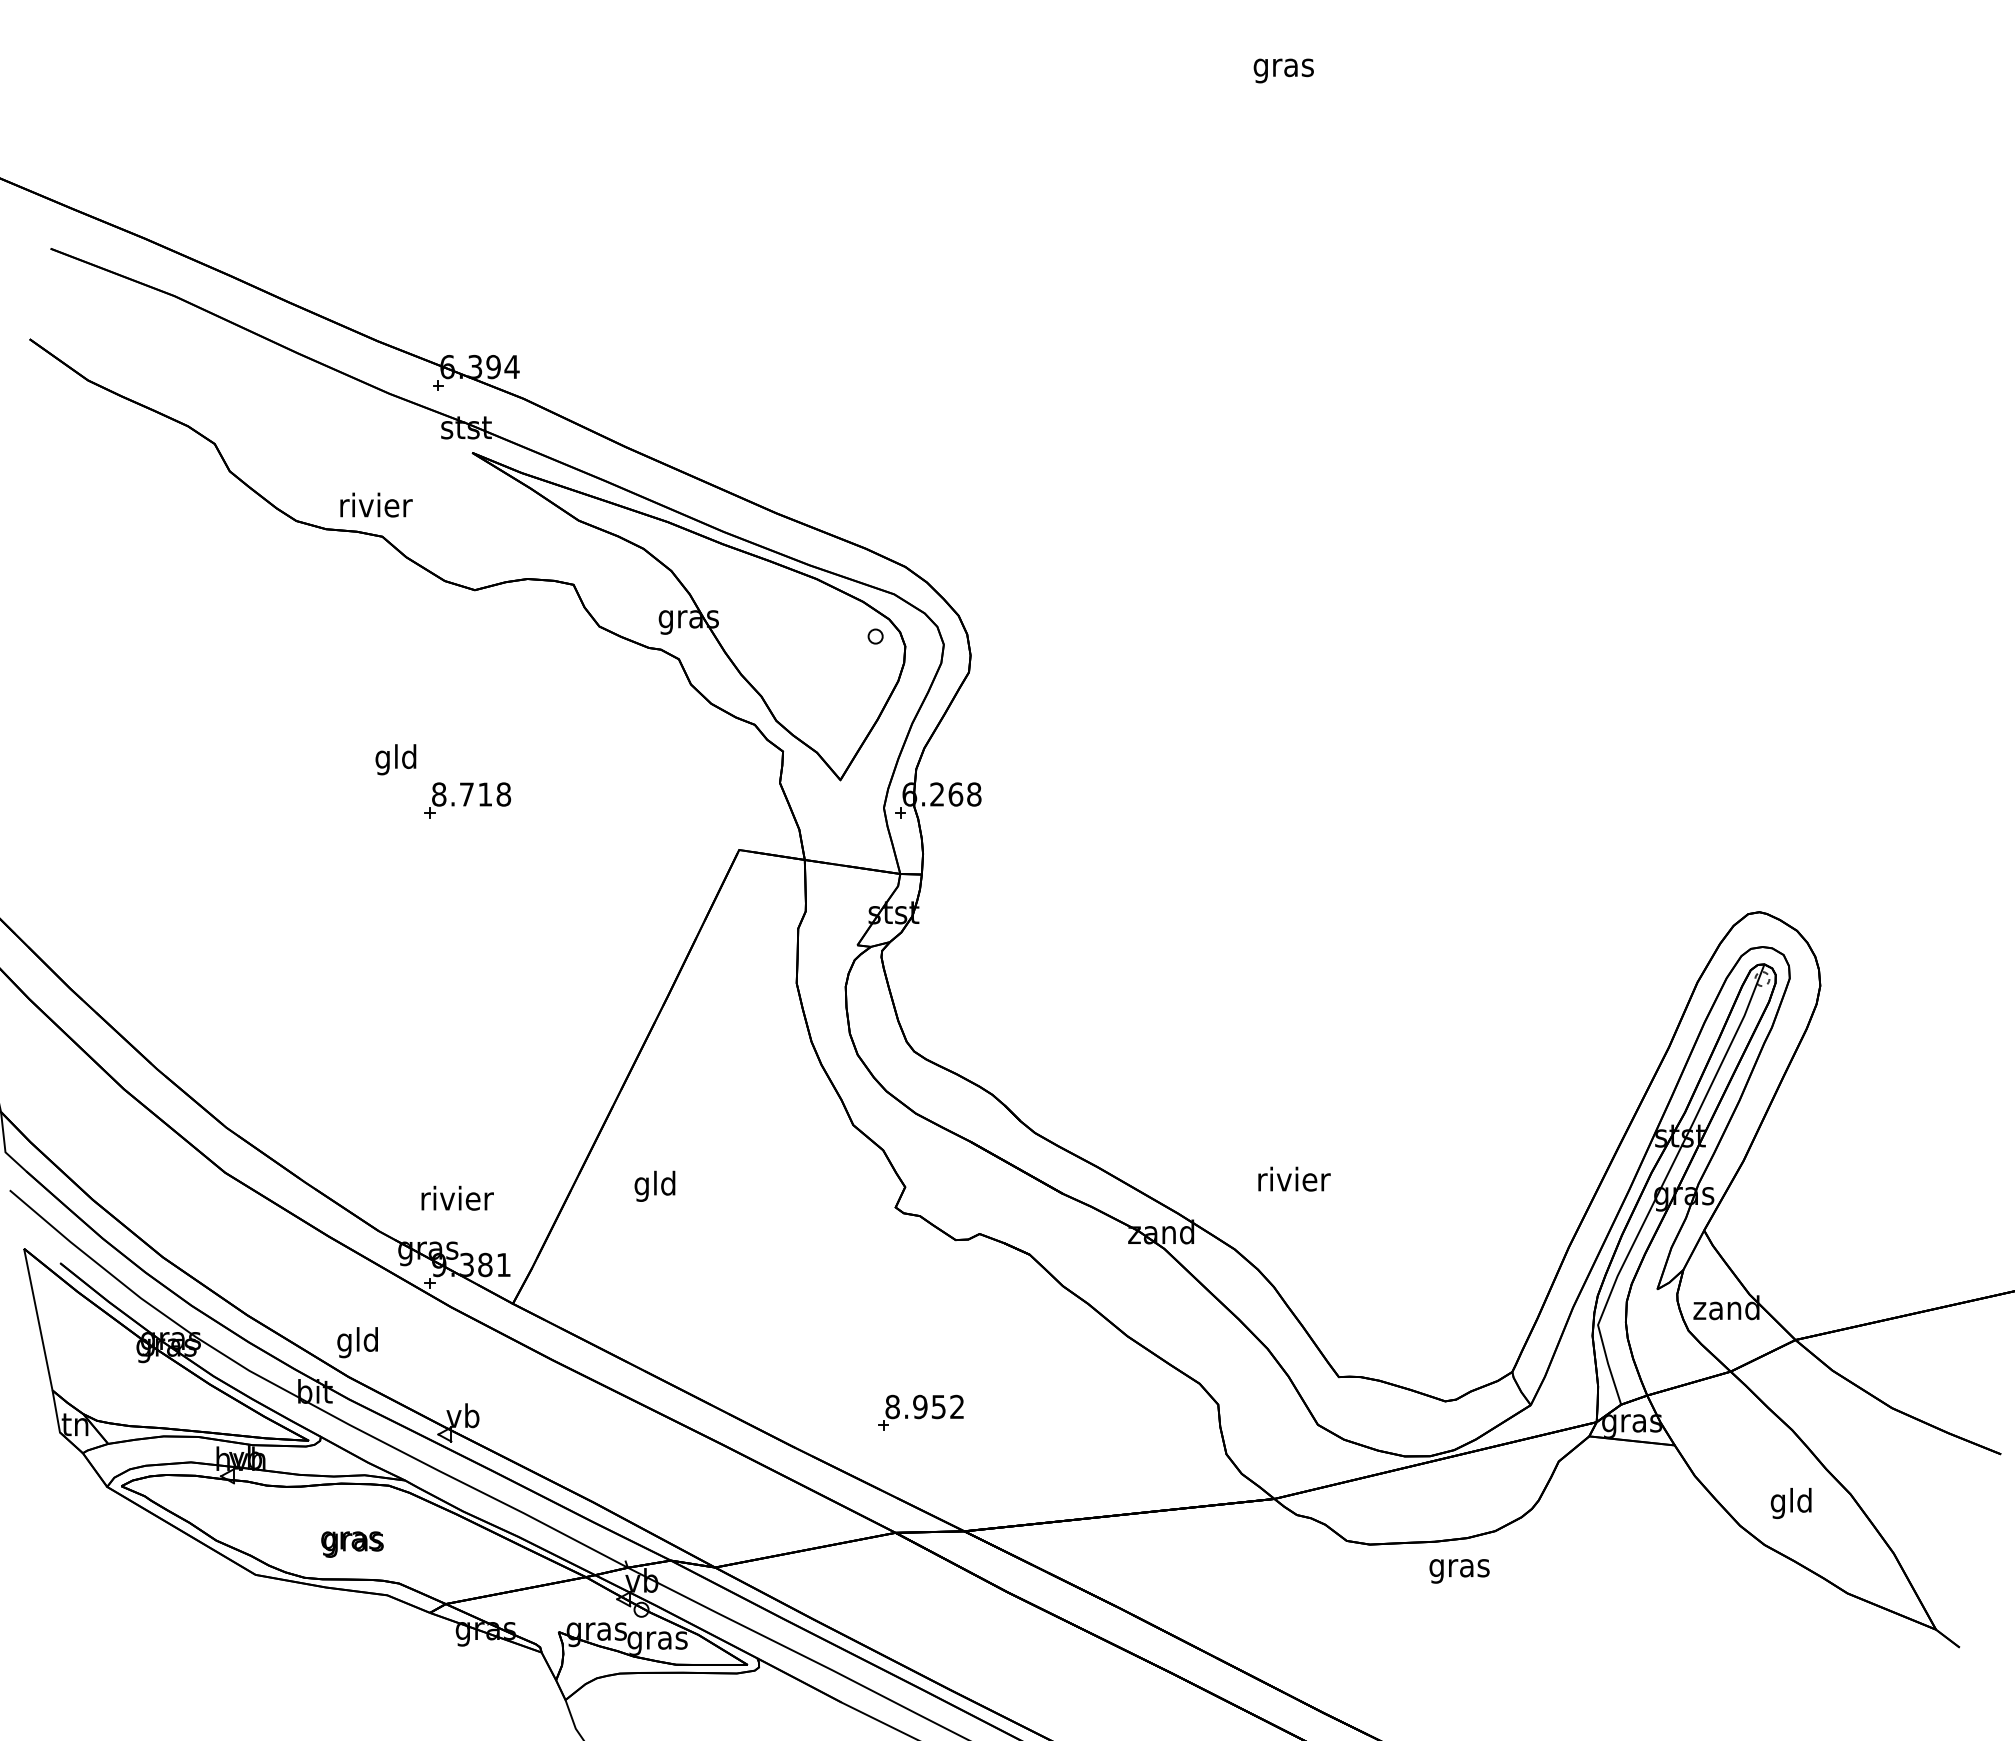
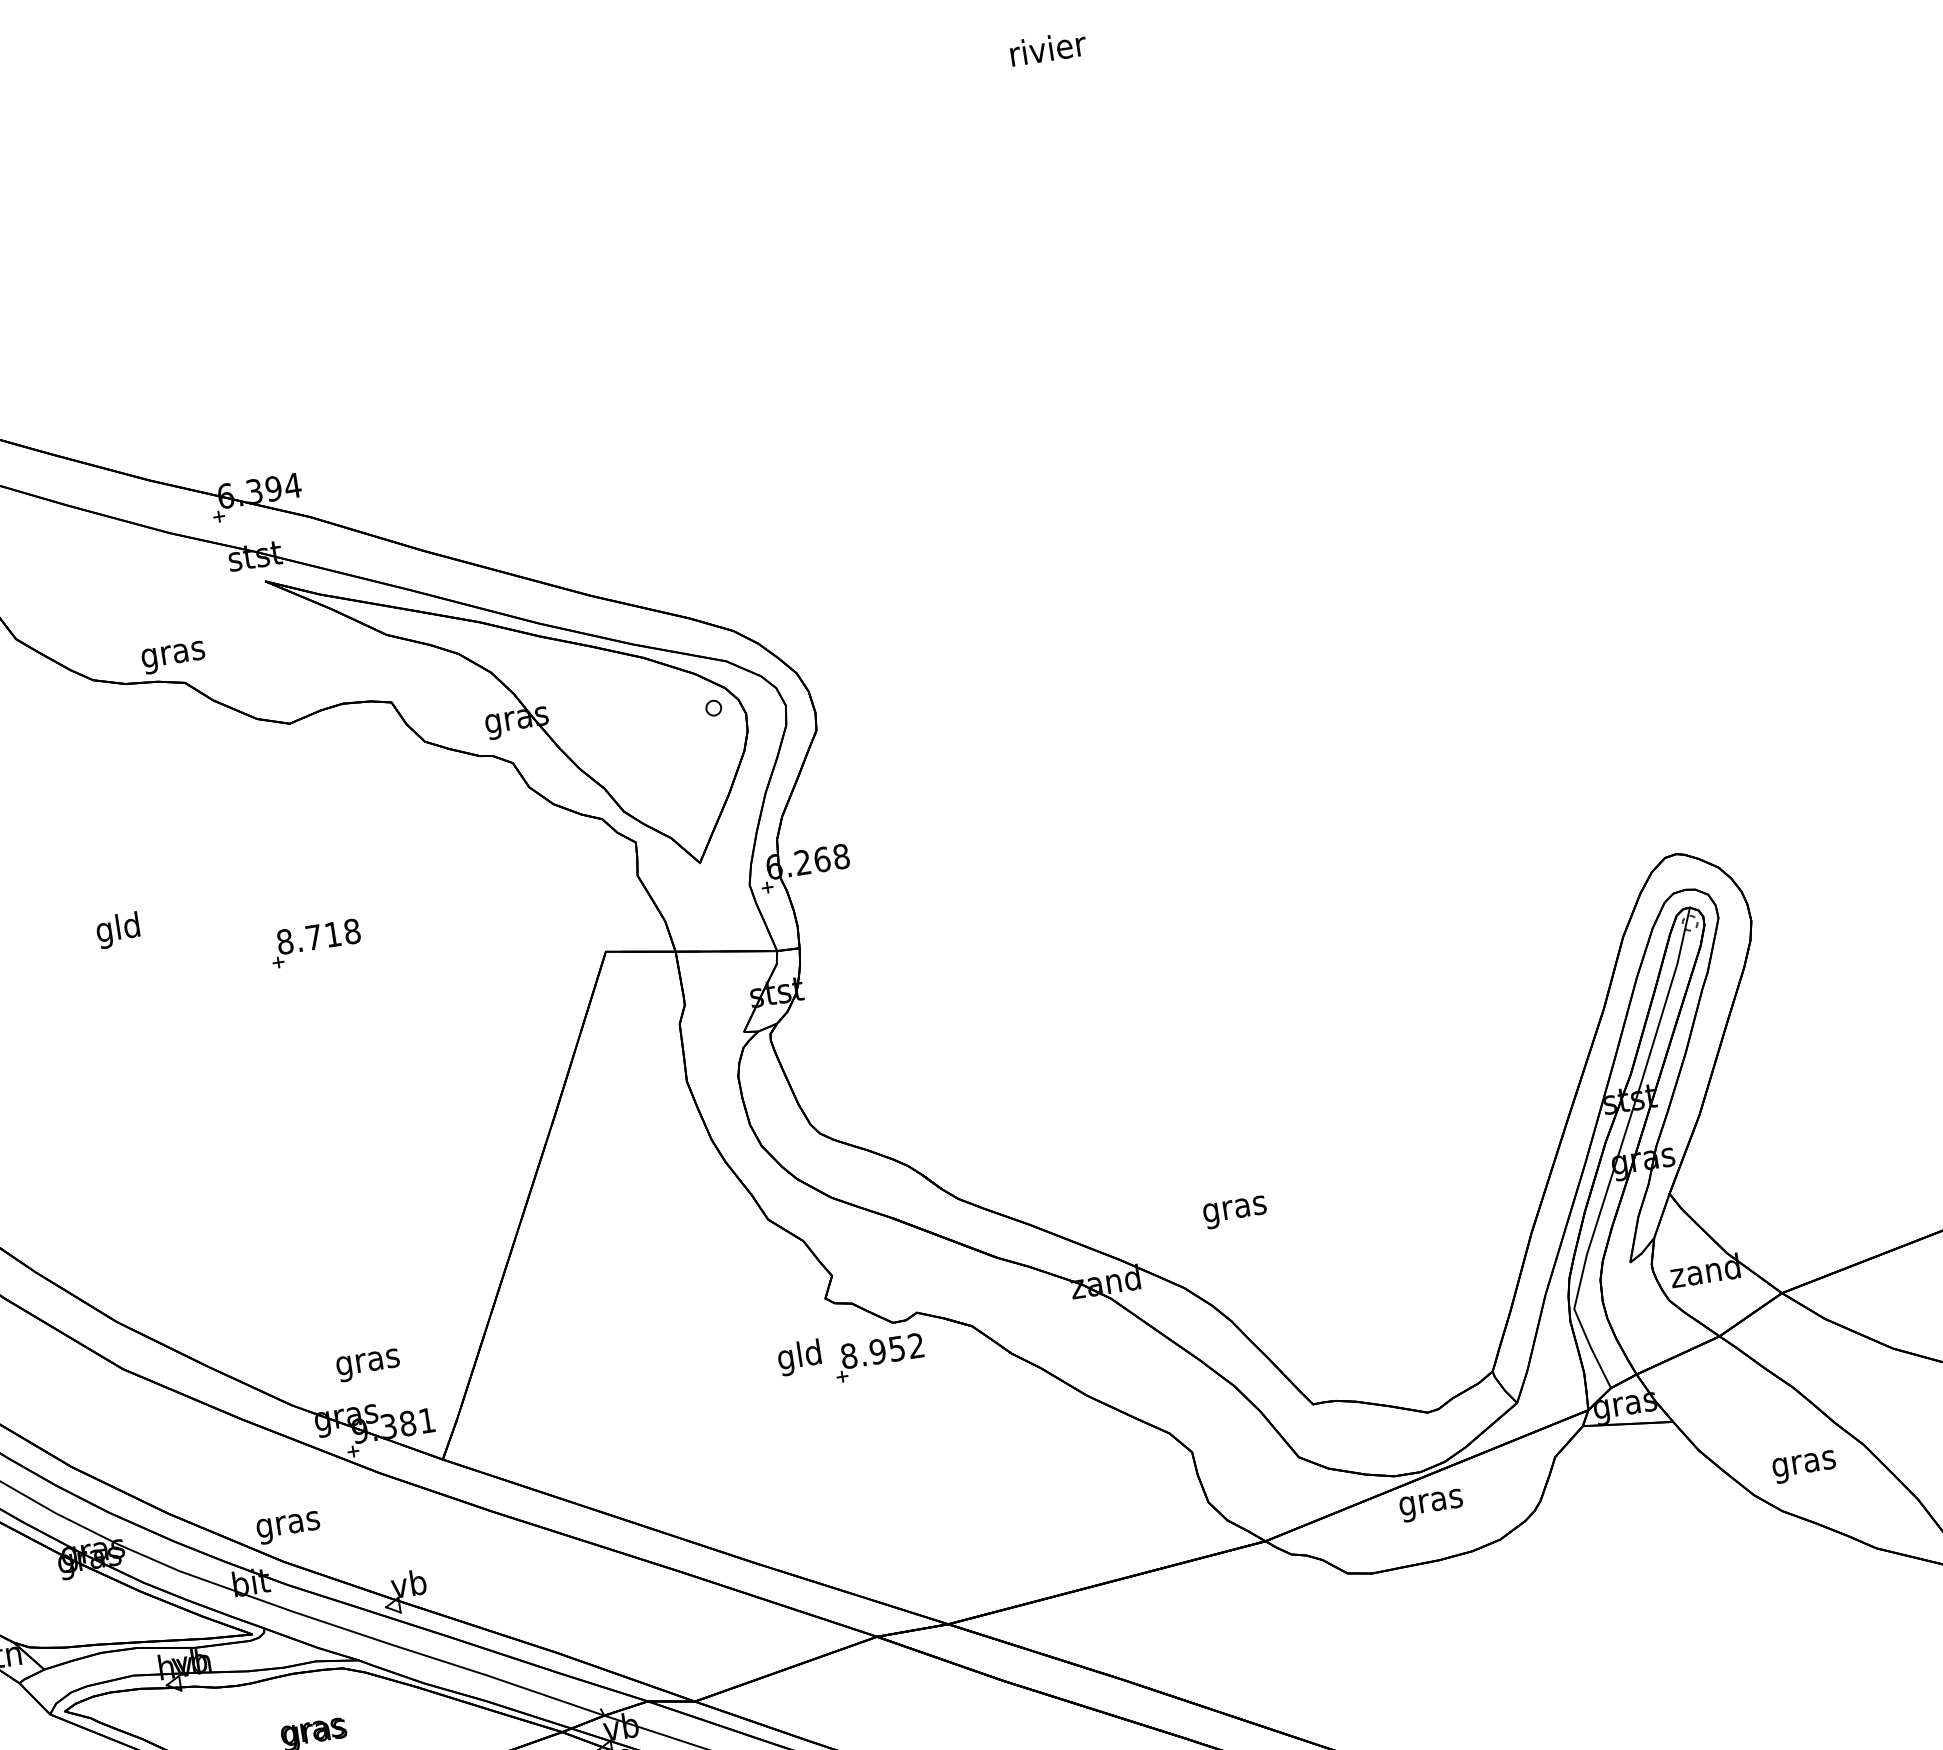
text: (1284, 67) -> (1048, 51), gras -> rivier
text: (376, 507) -> (174, 653), rivier -> gras
text: (395, 759) -> (117, 930), moved
text: (1294, 1181) -> (1235, 1208), rivier -> gras
text: (654, 1185) -> (799, 1356), moved
text: (457, 1200) -> (368, 1360), rivier -> gras
text: (358, 1342) -> (288, 1524), gld -> gras
part: (920, 1412) -> (878, 1357), moved
text: (1791, 1503) -> (1803, 1463), gld -> gras
text: (1459, 1571) -> (1431, 1505), moved

